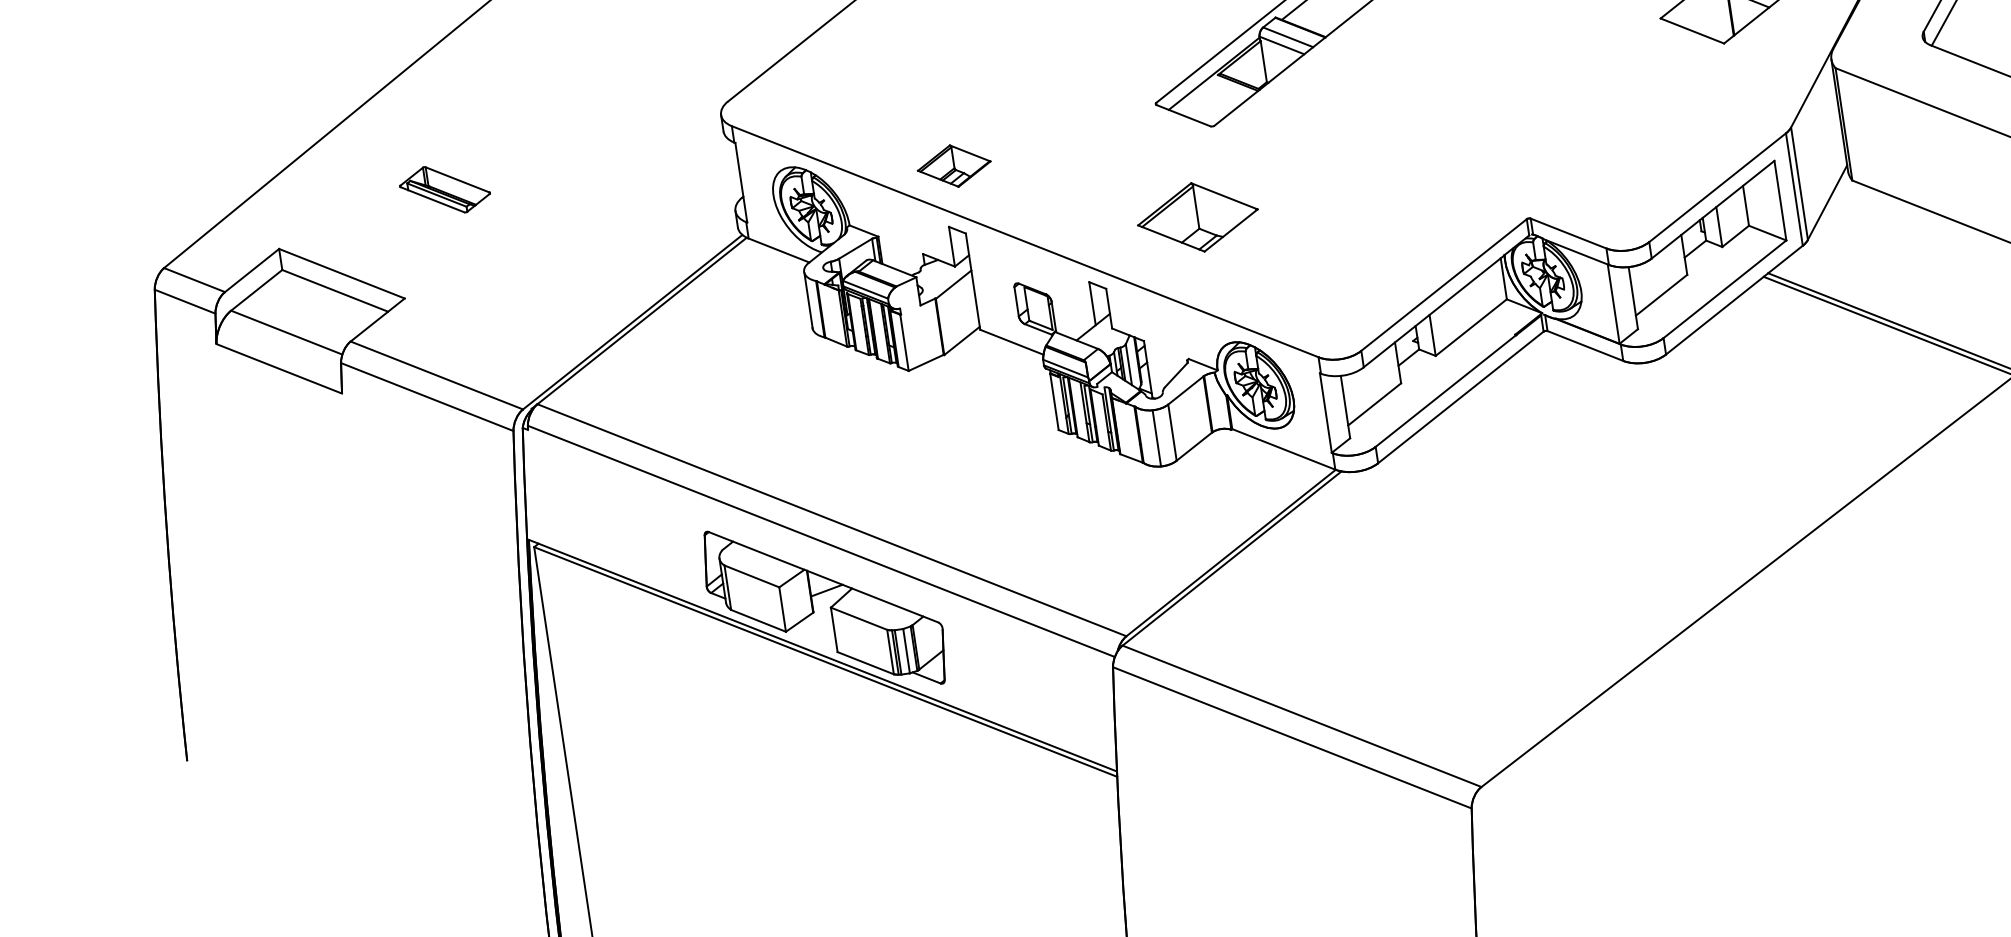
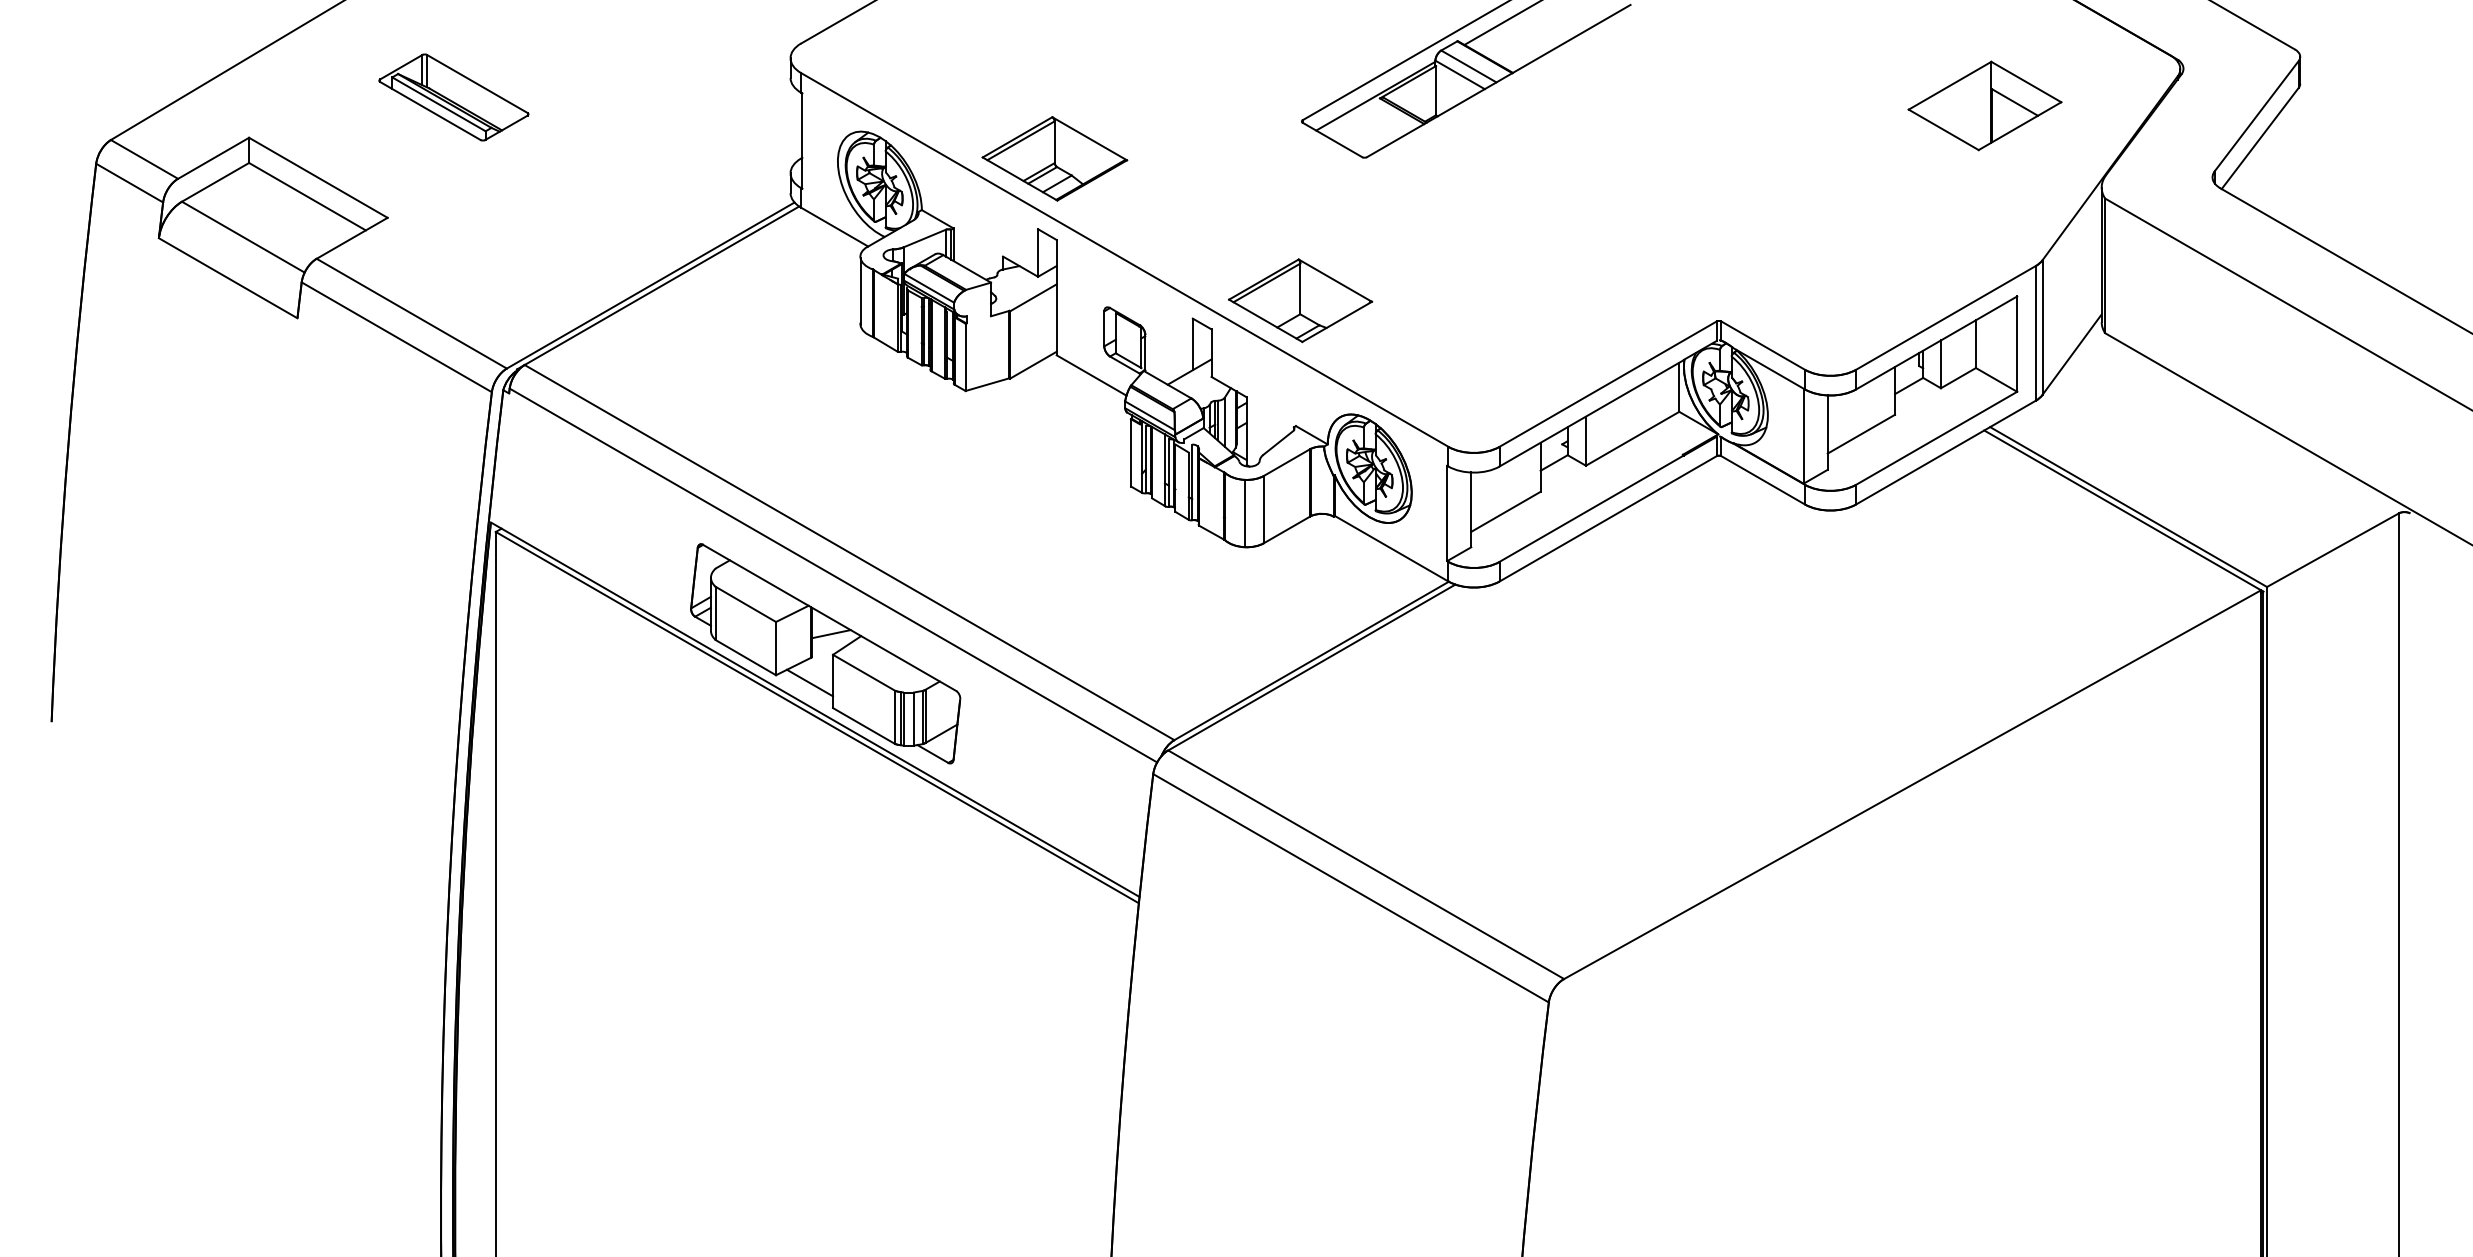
part: (953, 165) -> (1054, 158), size x1.67
part: (444, 189) -> (453, 97), size x1.43
part: (1197, 217) -> (1300, 300), moved
line: (815, 633) -> (810, 682), added

